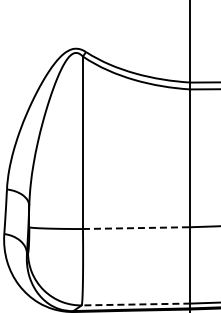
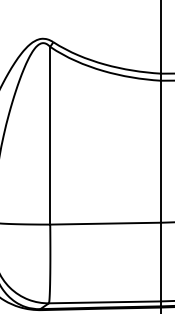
line: (136, 228) -> (105, 224), dashed -> solid
line: (135, 304) -> (104, 302), dashed -> solid

